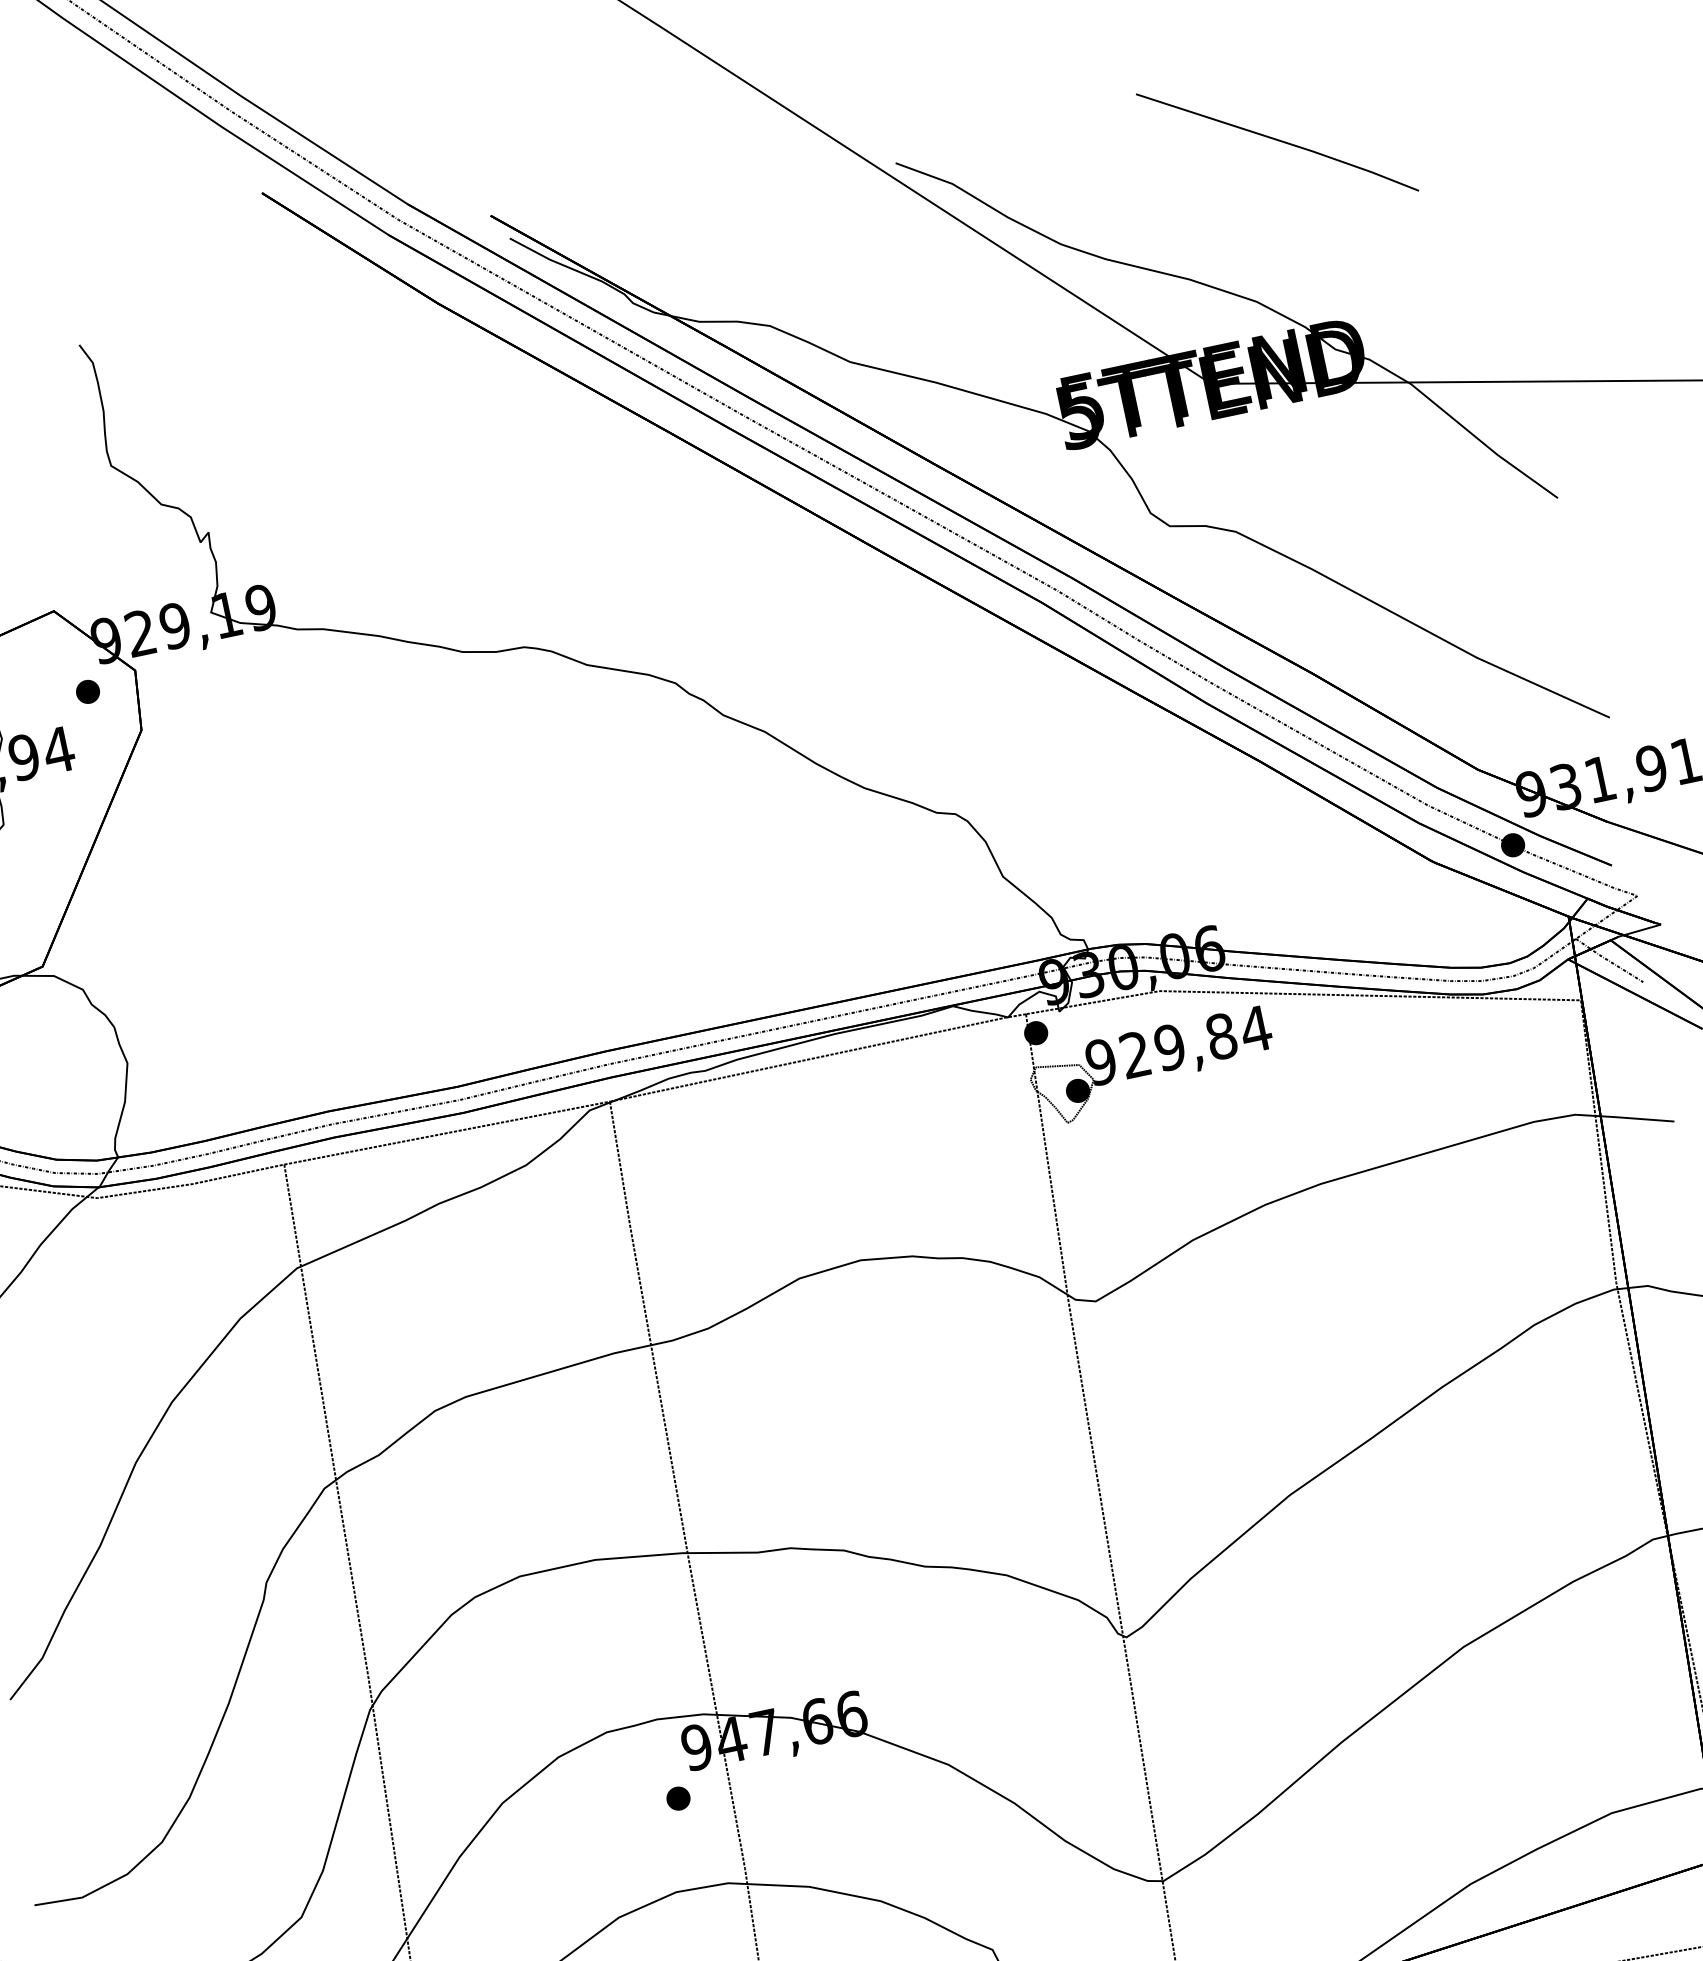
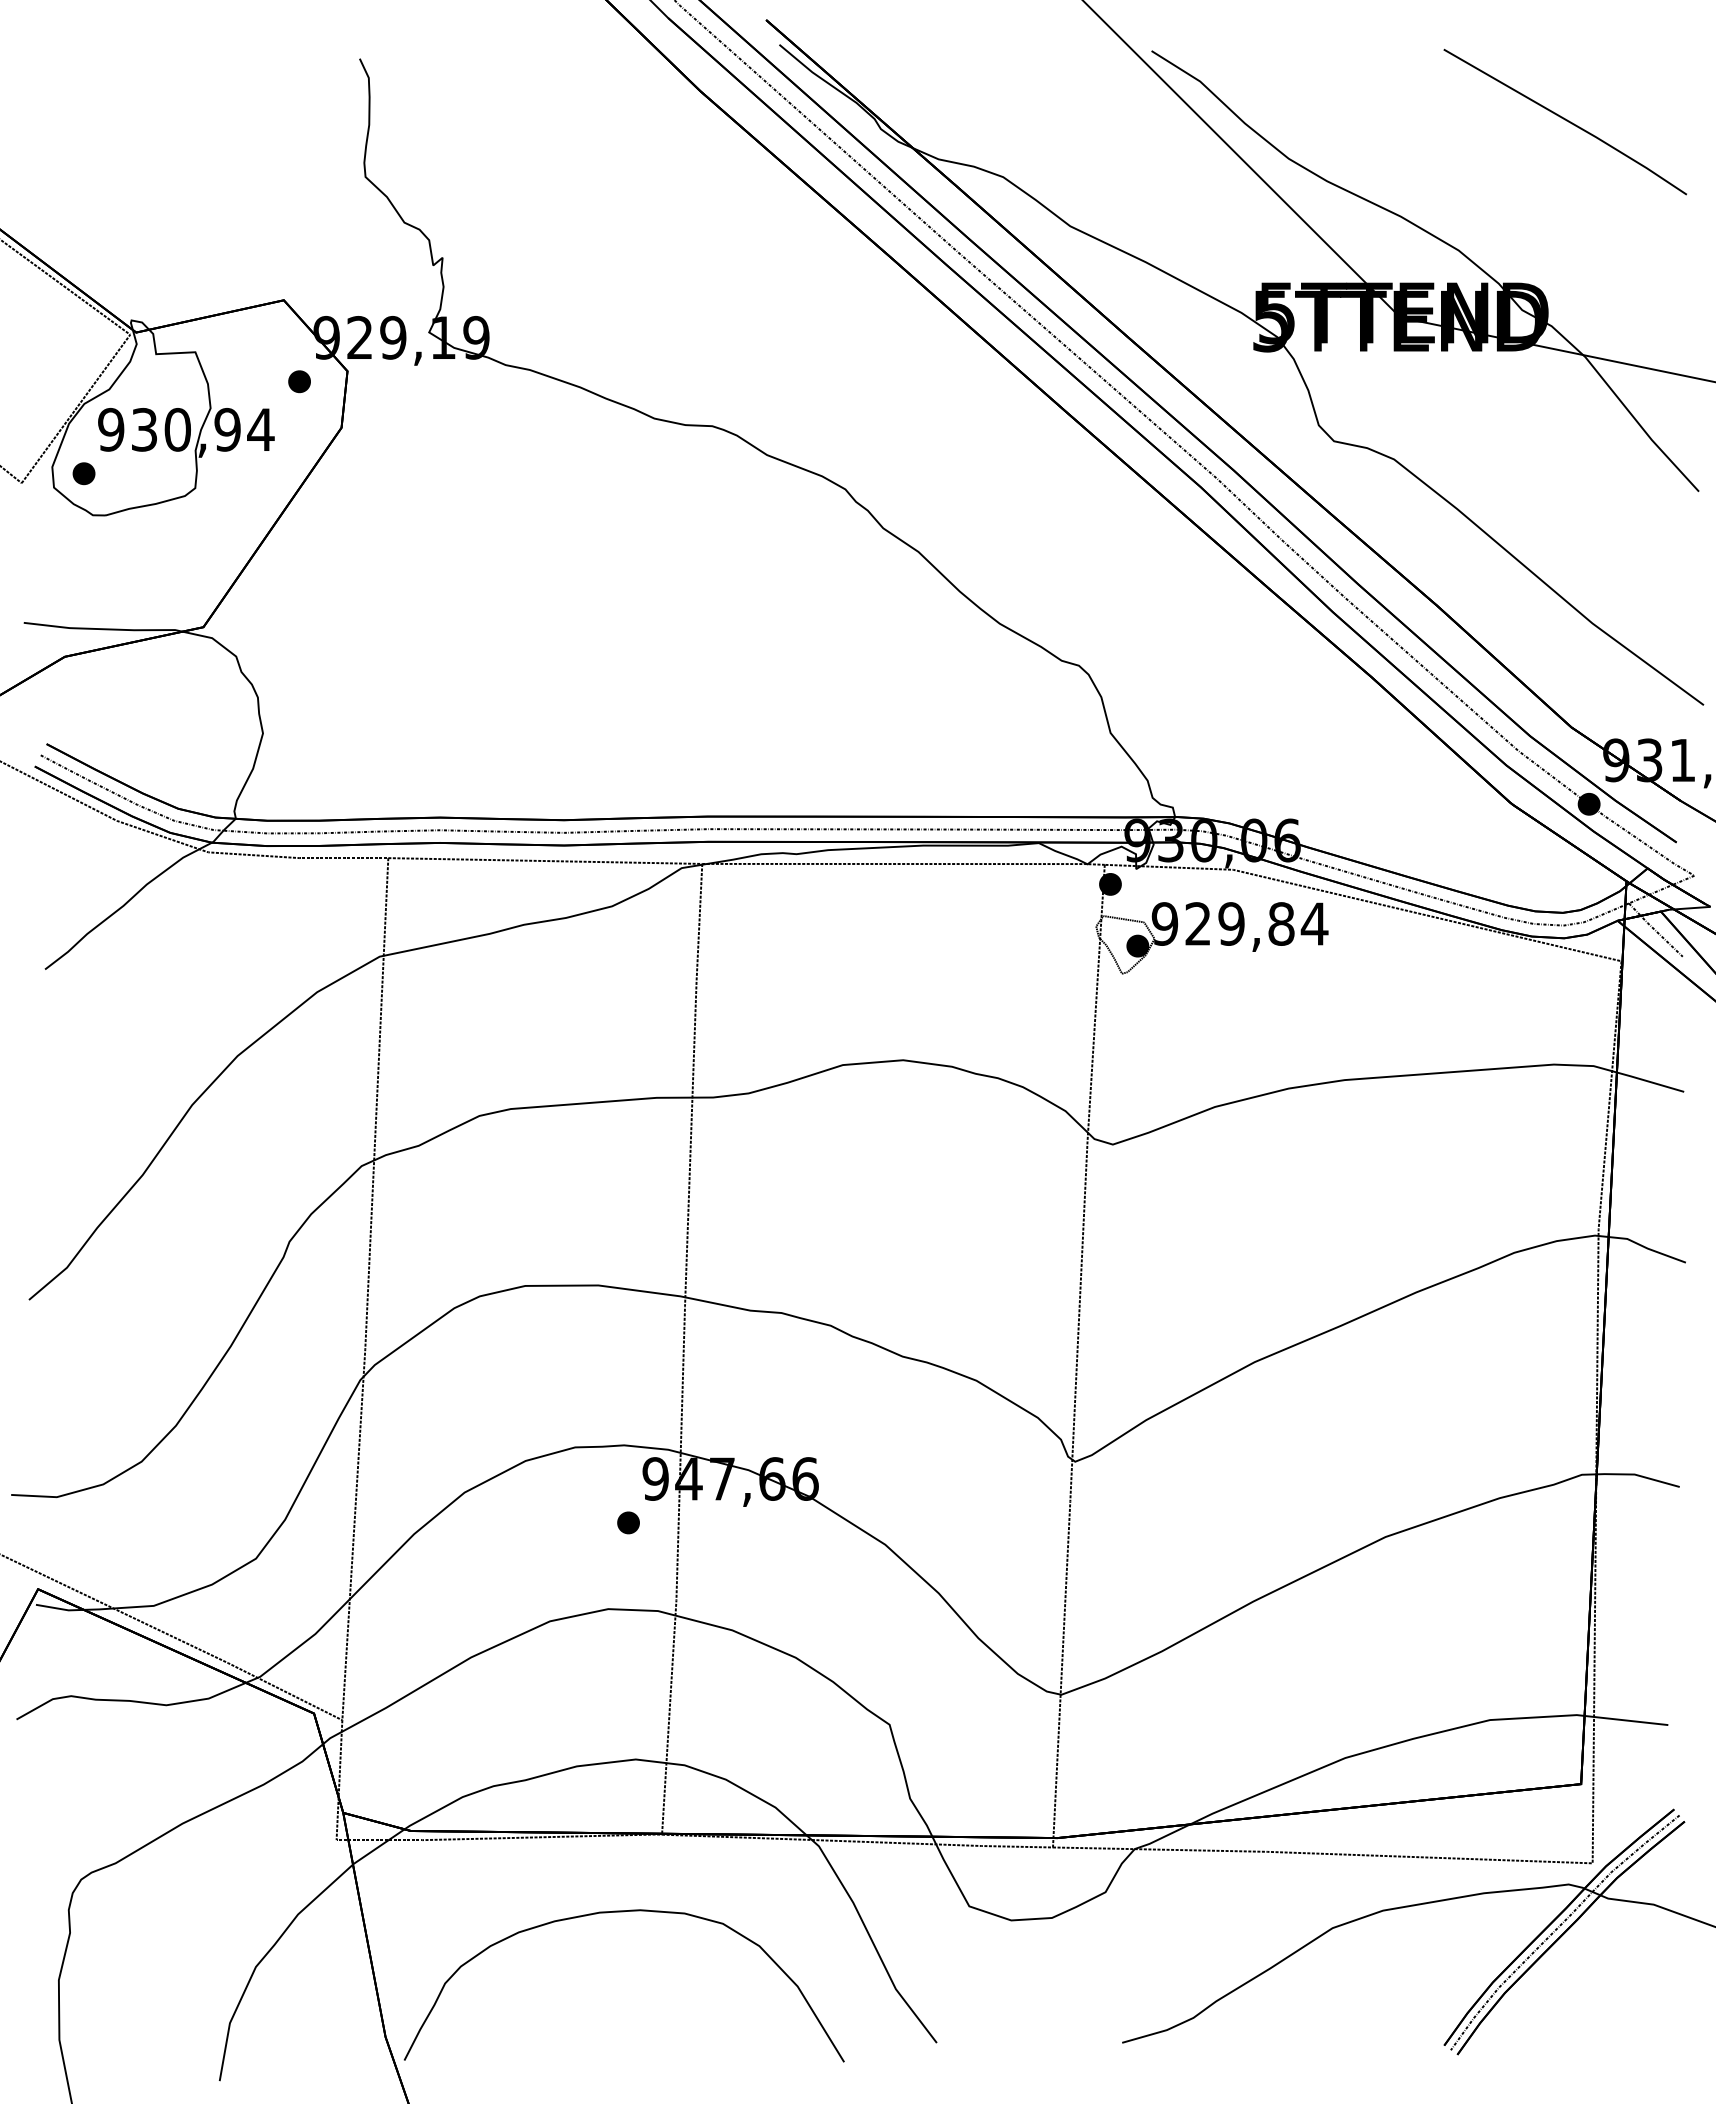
line: (1276, 141) -> (1564, 120), moved

